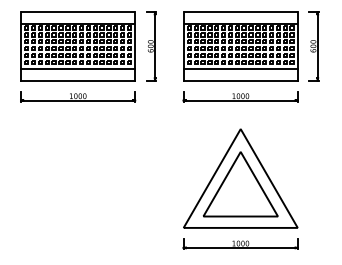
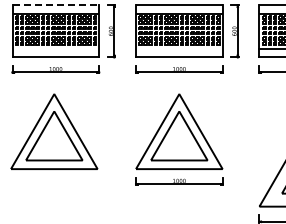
line: (78, 12) -> (56, 5), solid -> dashed
line: (77, 69) -> (55, 48), removed
line: (240, 69) -> (179, 48), removed
part: (76, 178) -> (54, 131), added

